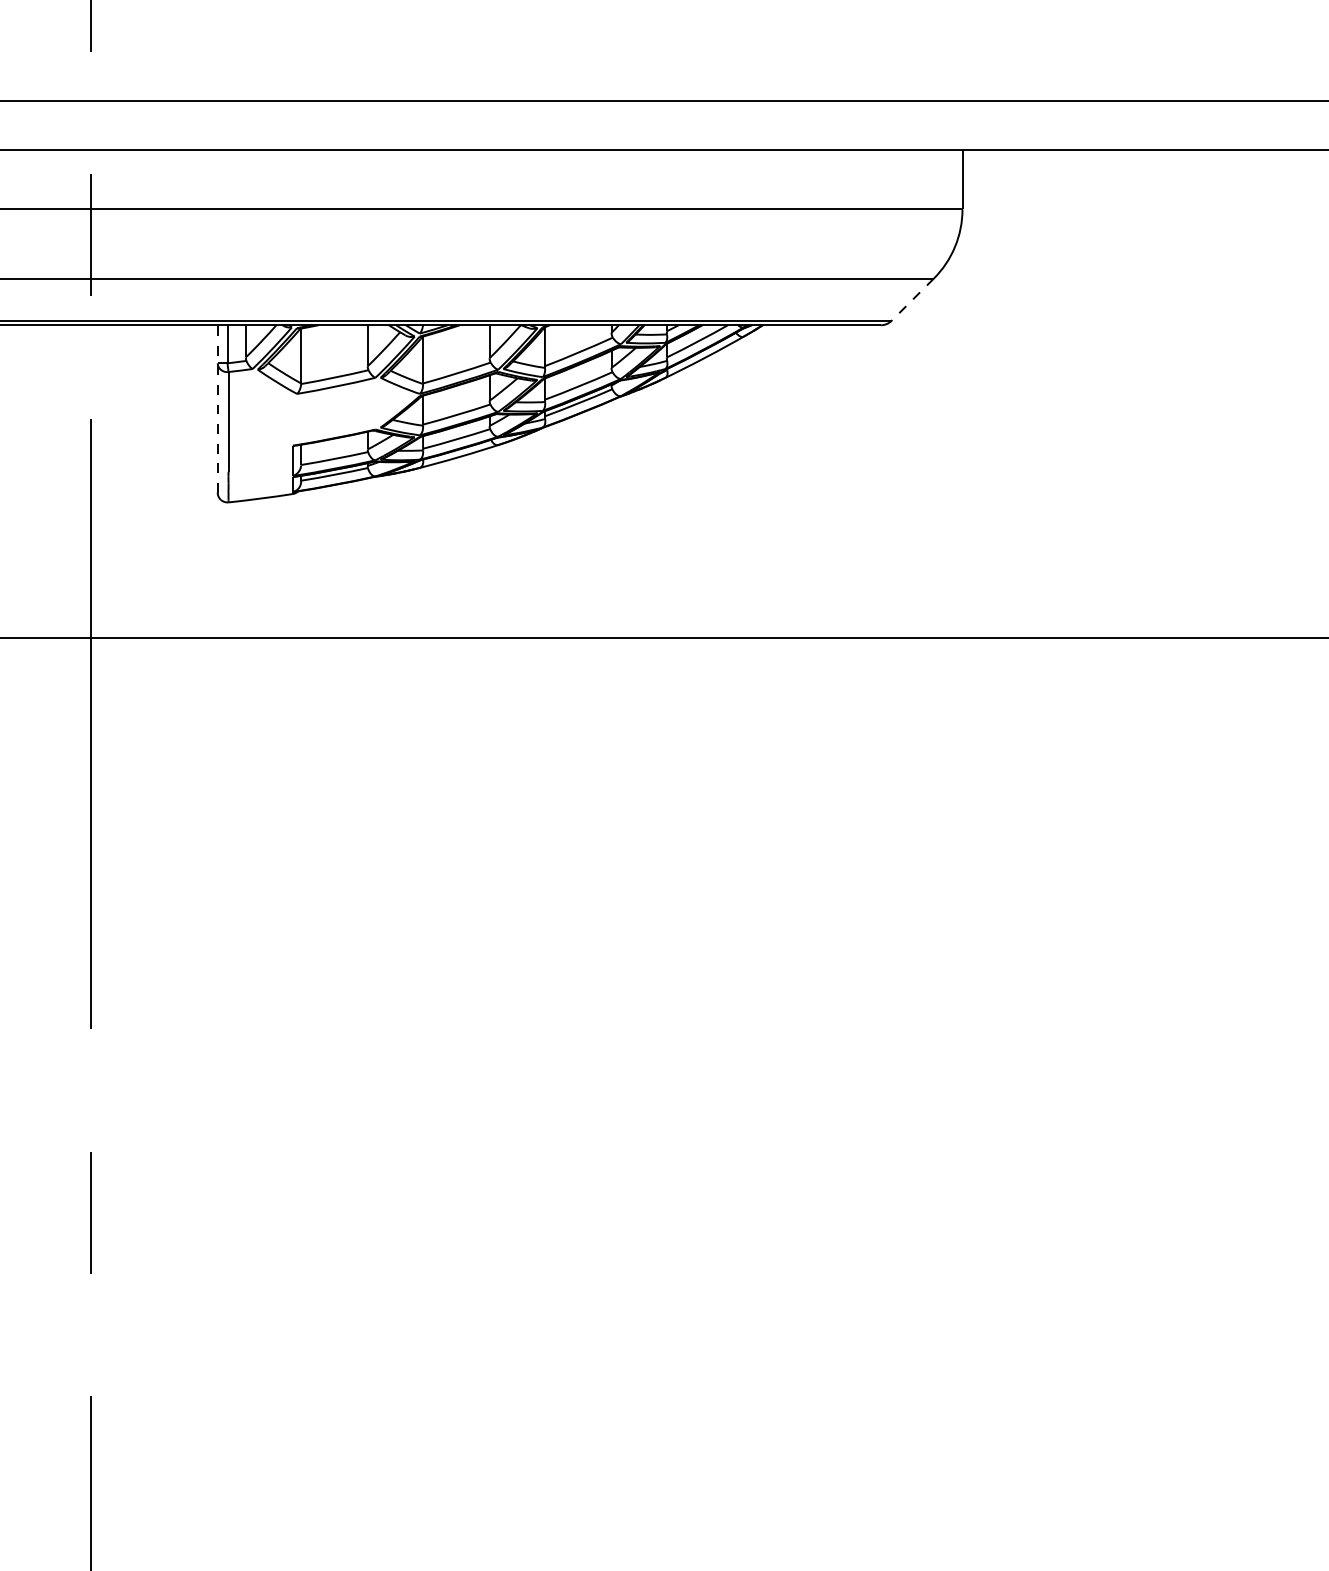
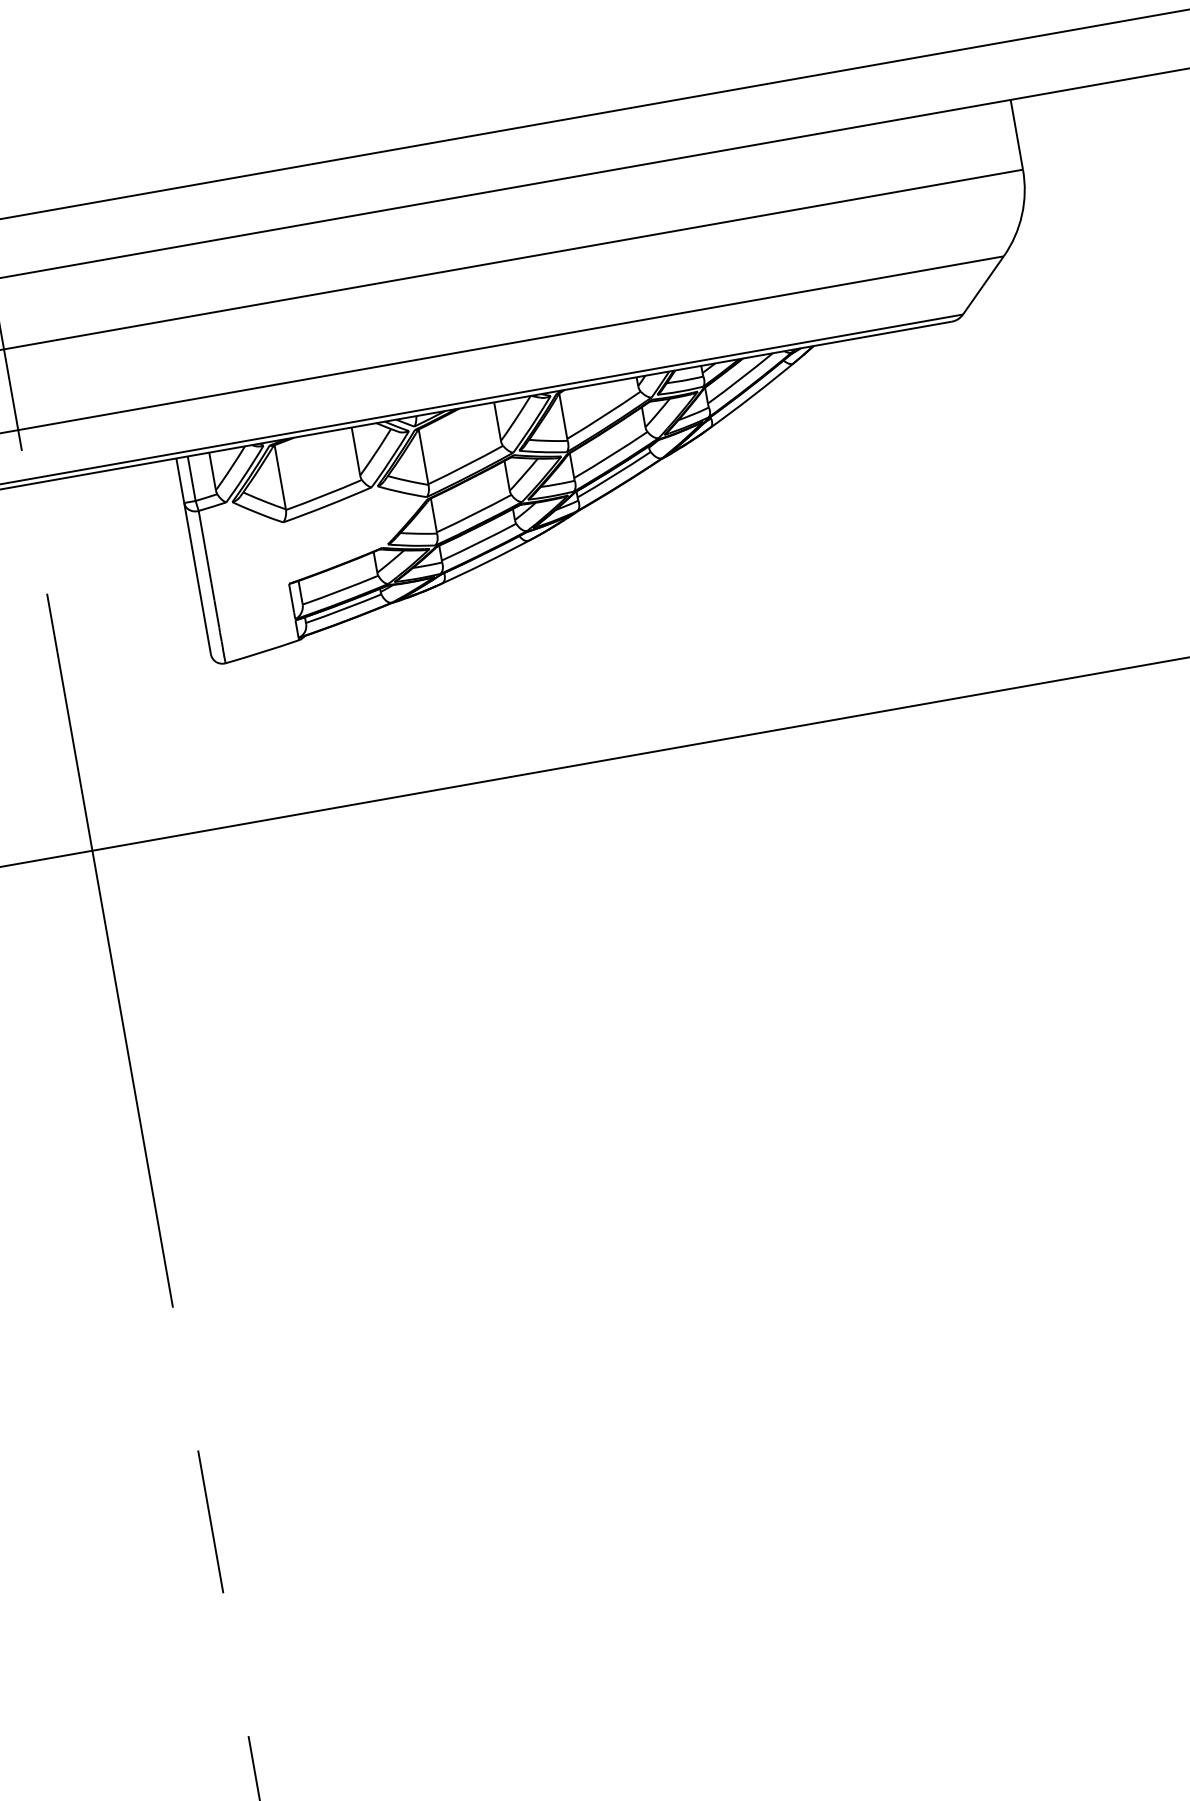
line: (912, 299) -> (983, 285), dashed -> solid
line: (217, 408) -> (193, 555), dashed -> solid

